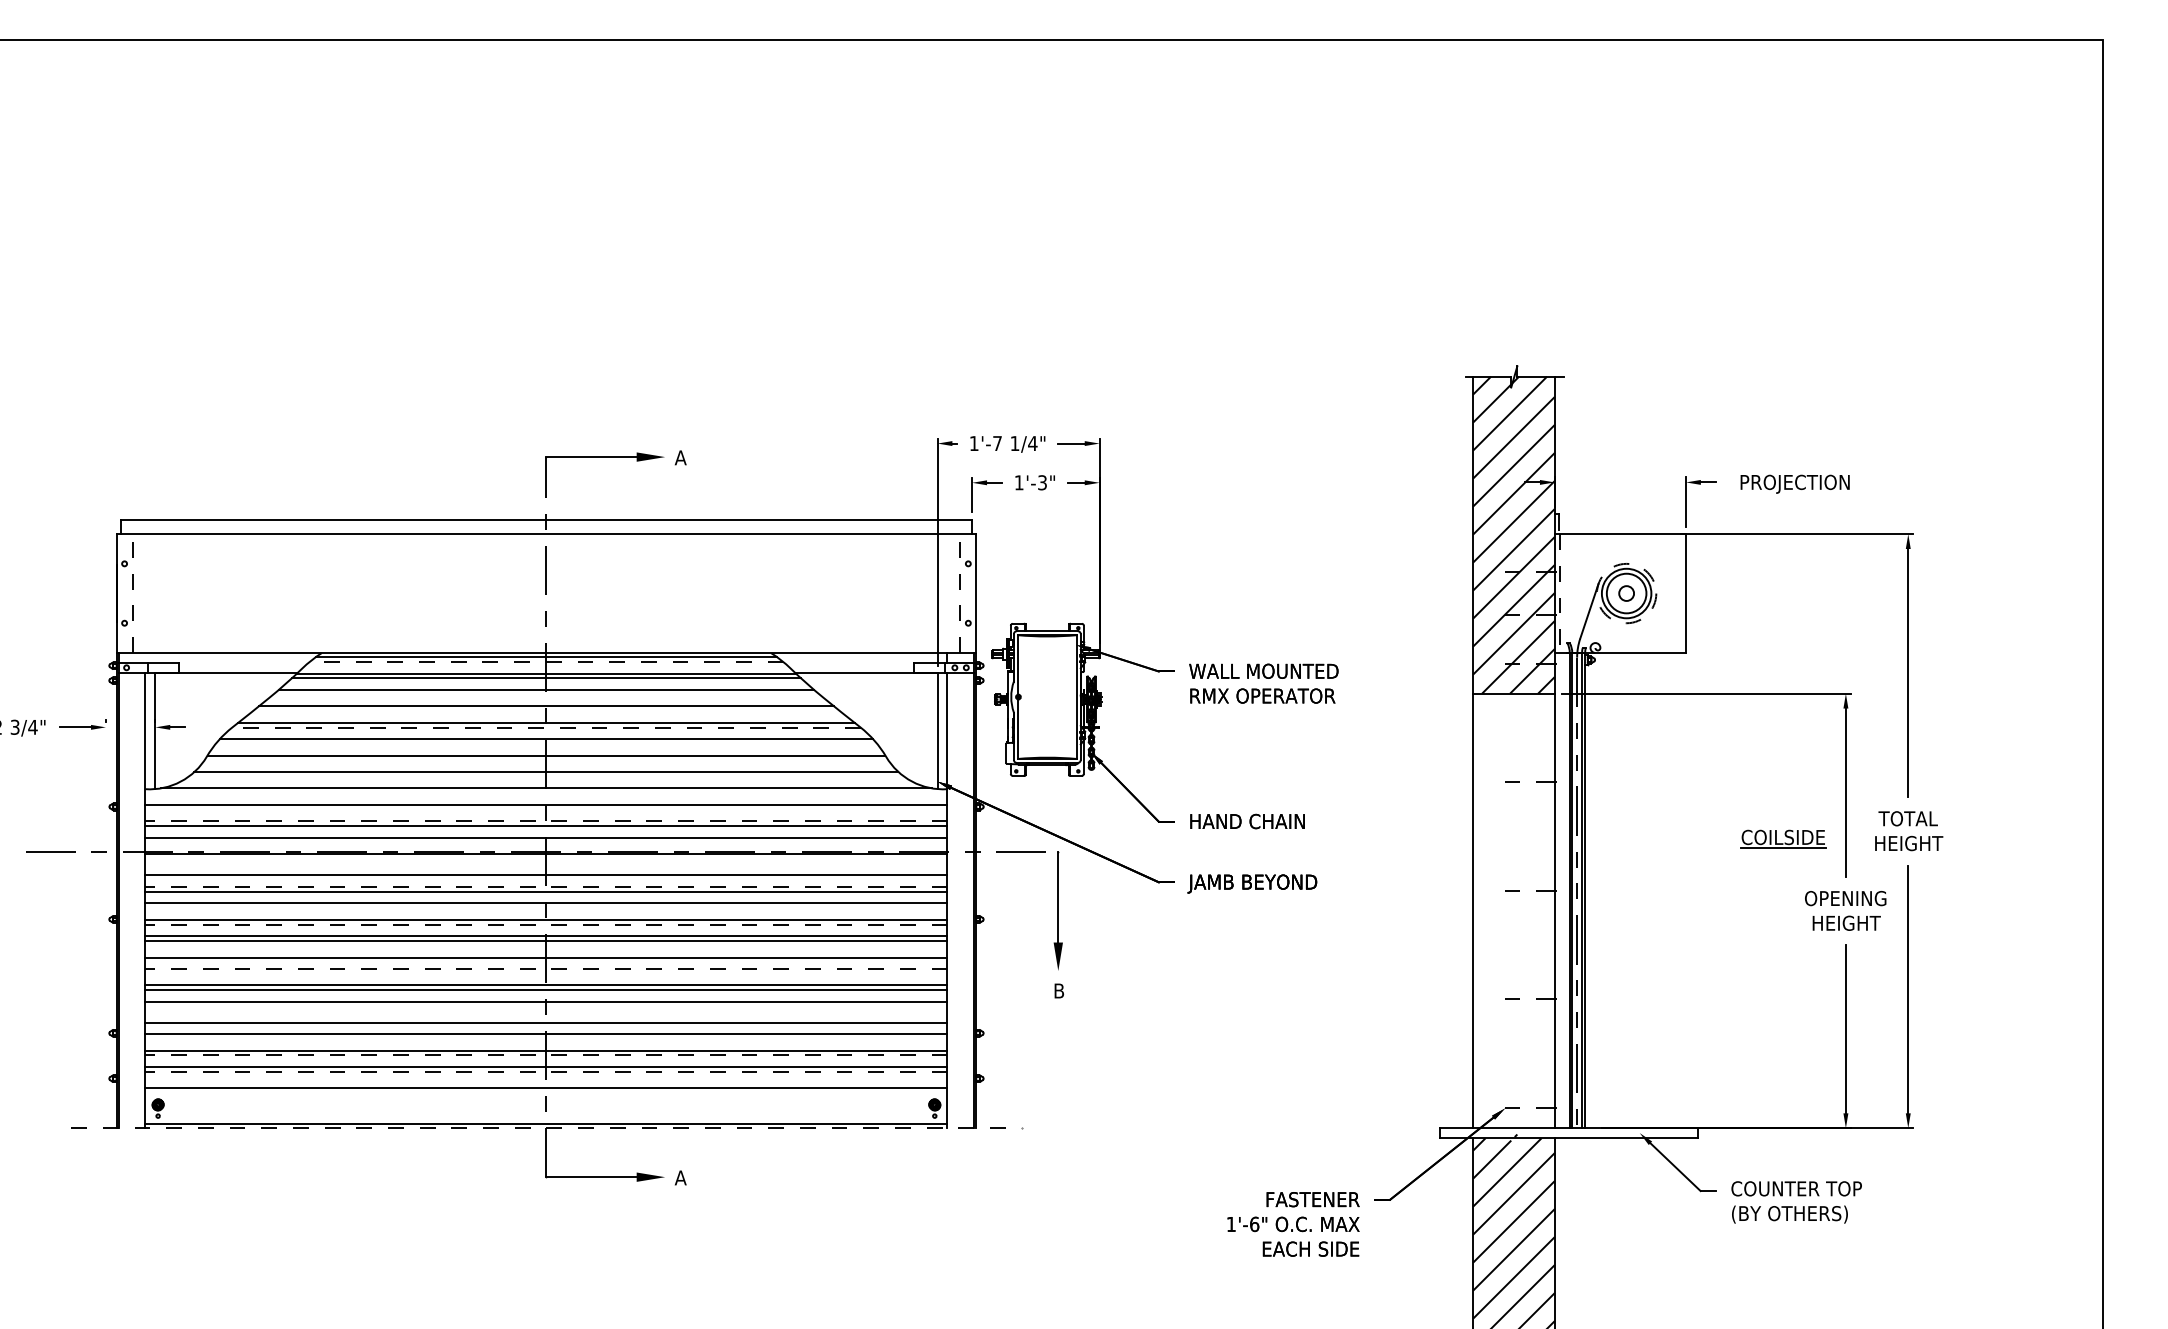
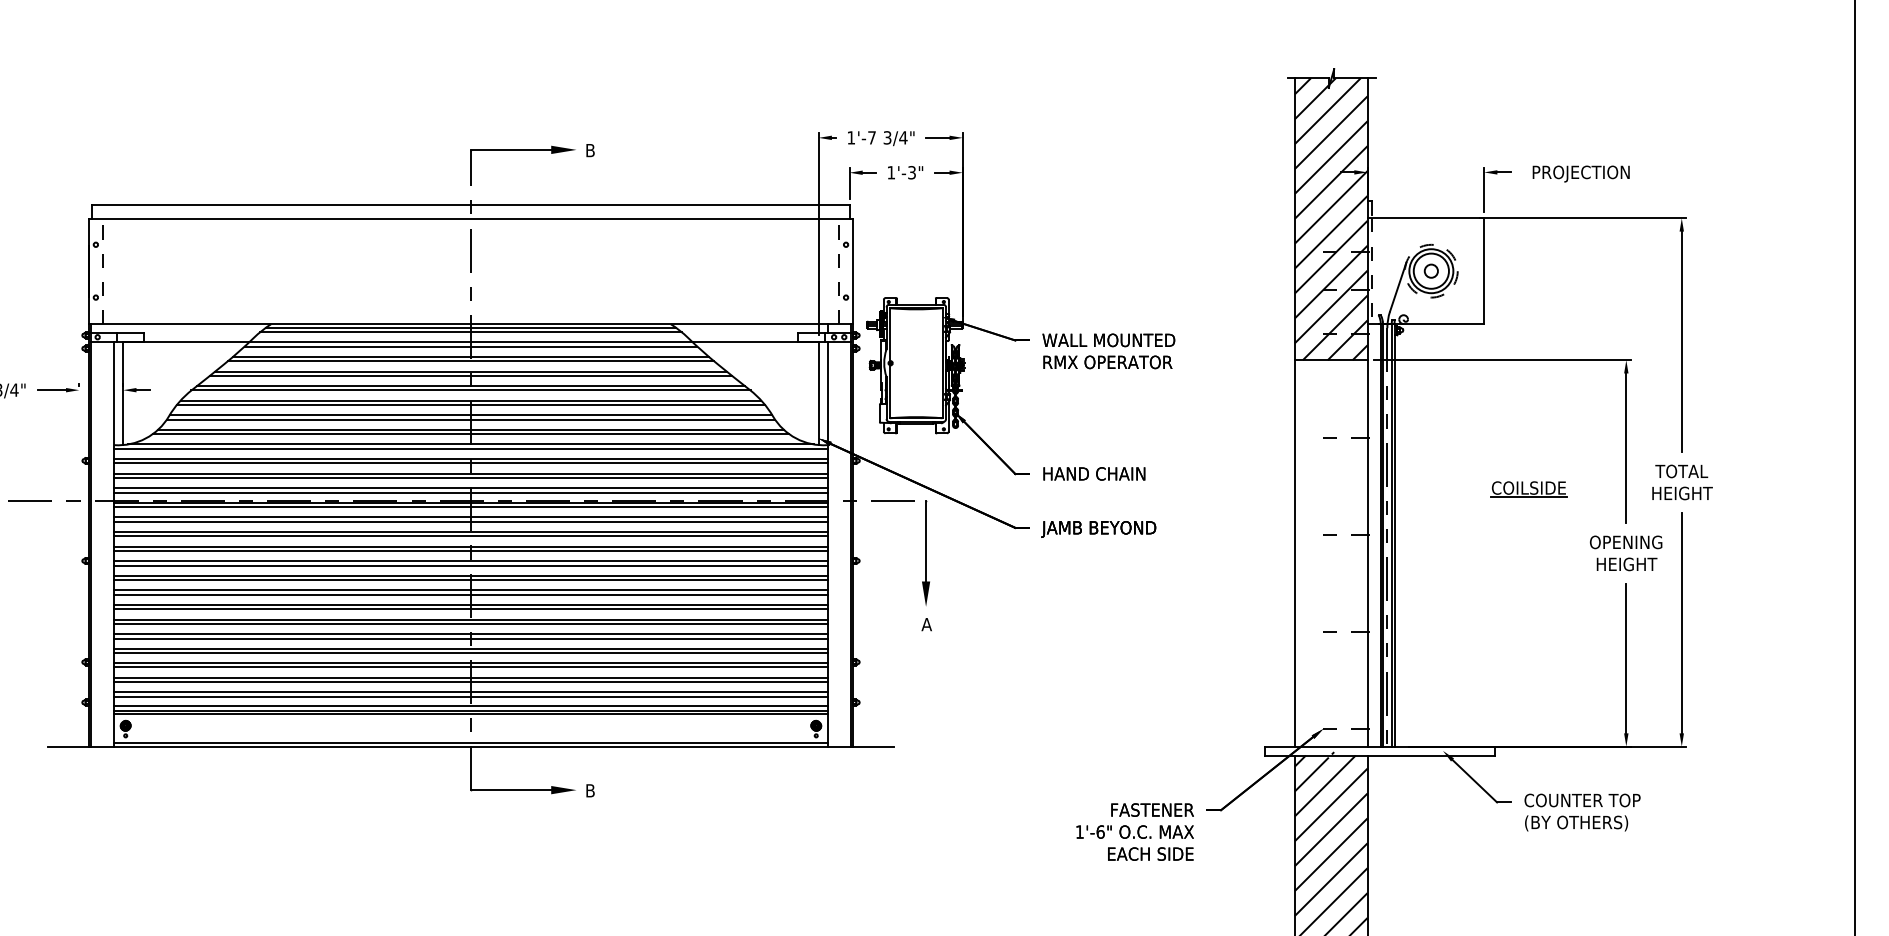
text: (1014, 443) -> (887, 137), 1/4" -> 3/4"
text: (680, 457) -> (590, 150), A -> B
line: (546, 662) -> (471, 332), dashed -> solid
line: (546, 694) -> (471, 360), added
line: (546, 711) -> (471, 376), added
line: (545, 727) -> (470, 390), dashed -> solid
line: (546, 744) -> (471, 405), added
line: (546, 760) -> (471, 419), added
line: (546, 776) -> (471, 433), added
line: (546, 793) -> (471, 448), added
line: (546, 809) -> (471, 463), added
line: (546, 821) -> (471, 473), dashed -> solid
part: (1783, 838) -> (1529, 489), moved
line: (546, 842) -> (471, 492), added
line: (546, 859) -> (471, 507), added
line: (546, 870) -> (471, 517), added
line: (546, 886) -> (471, 531), dashed -> solid
line: (546, 908) -> (471, 551), added
line: (546, 924) -> (471, 565), dashed -> solid
line: (546, 952) -> (471, 590), added
line: (546, 968) -> (471, 604), dashed -> solid
line: (546, 973) -> (471, 609), added
text: (1058, 990) -> (926, 624), B -> A
line: (546, 1006) -> (471, 638), added
line: (546, 1018) -> (471, 649), added
line: (546, 1039) -> (471, 667), added
line: (546, 1055) -> (471, 681), dashed -> solid
line: (546, 1071) -> (471, 696), dashed -> solid
line: (546, 1082) -> (471, 705), added
line: (546, 1091) -> (471, 713), added
line: (546, 1128) -> (471, 746), dashed -> solid
text: (680, 1177) -> (590, 790), A -> B

